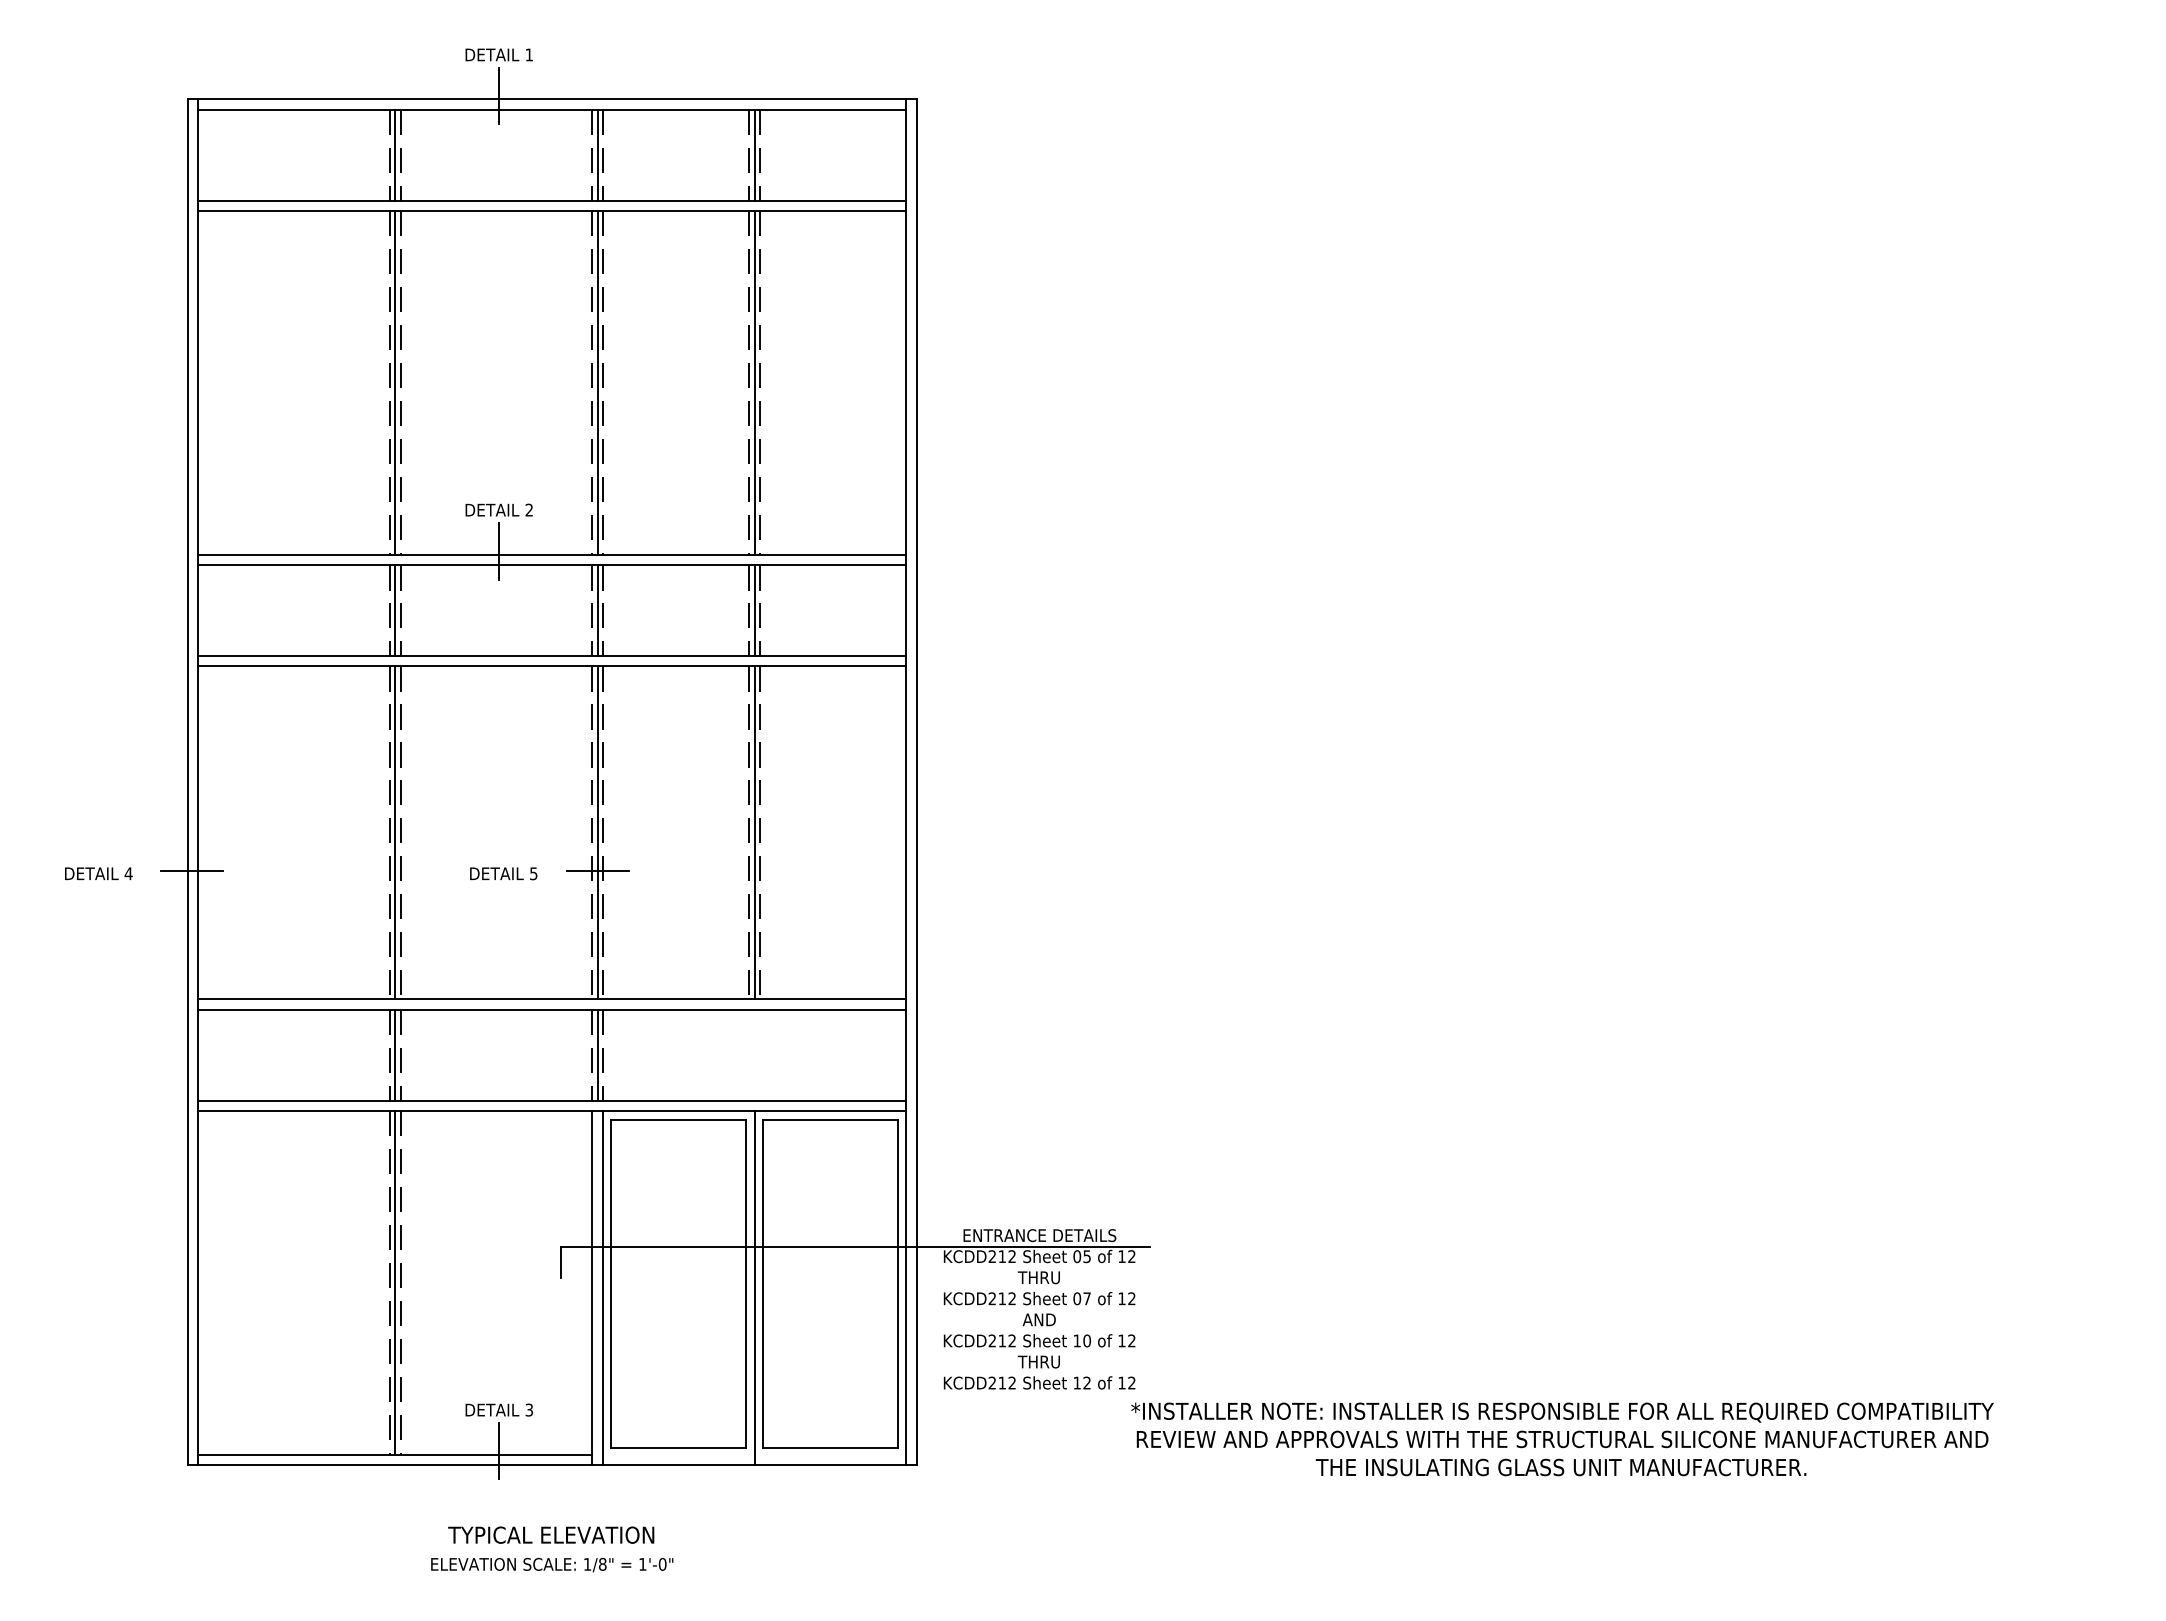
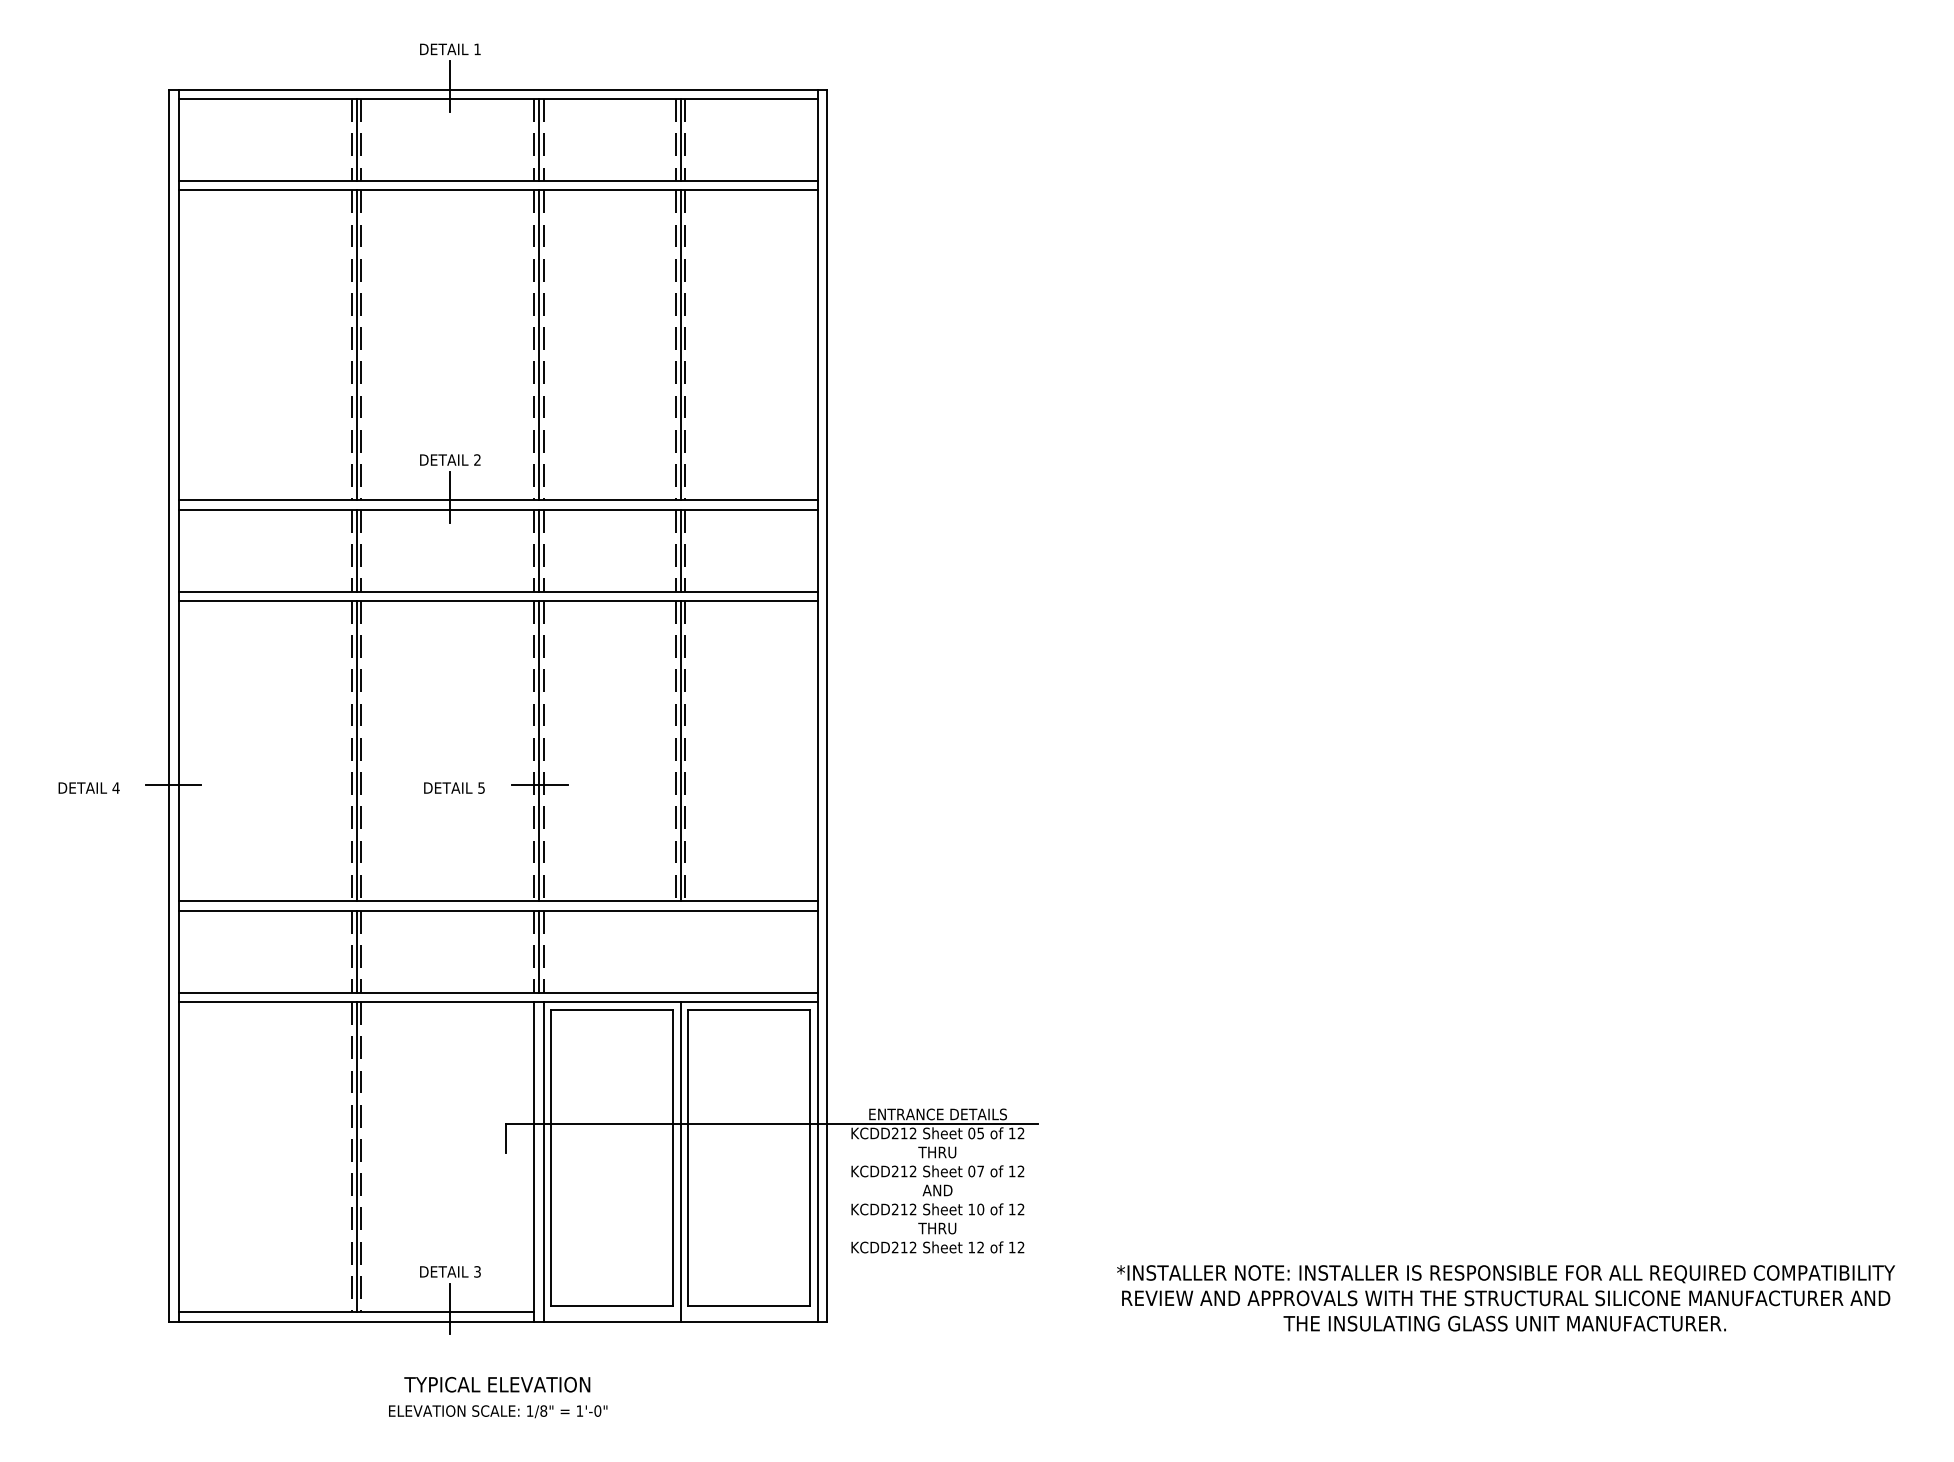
text: (1562, 1439) -> (1506, 1298), moved

